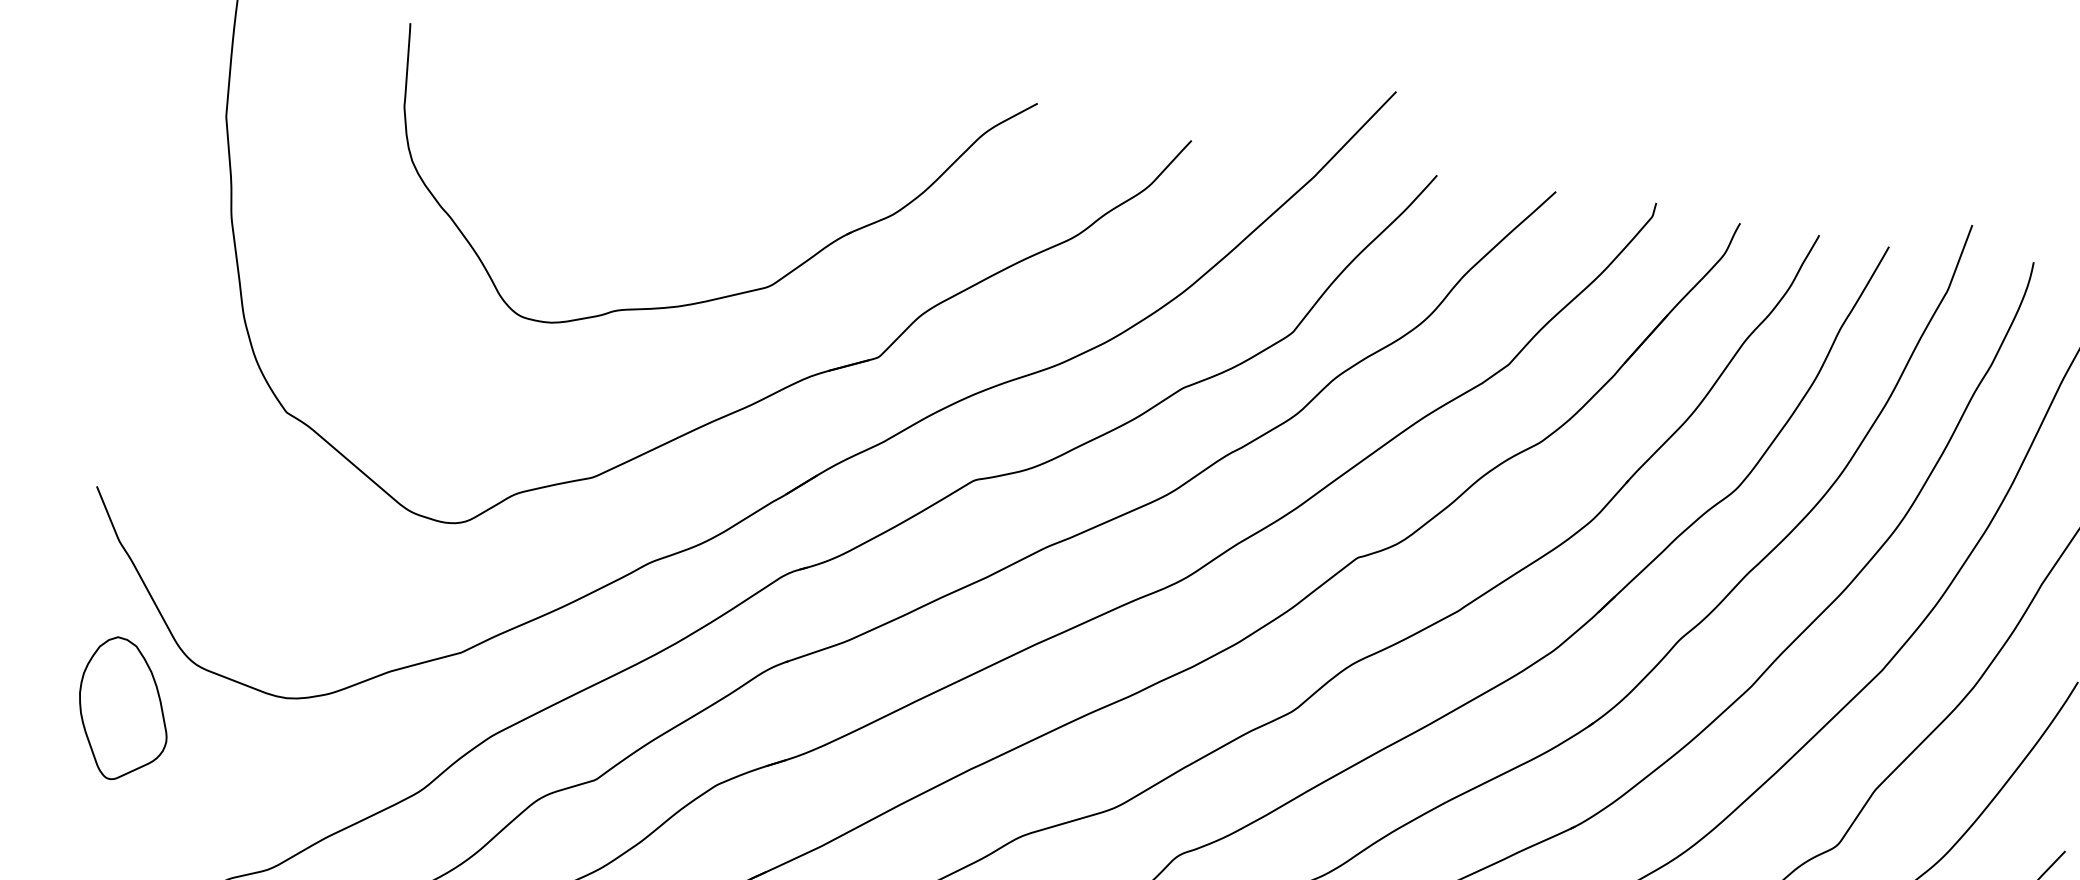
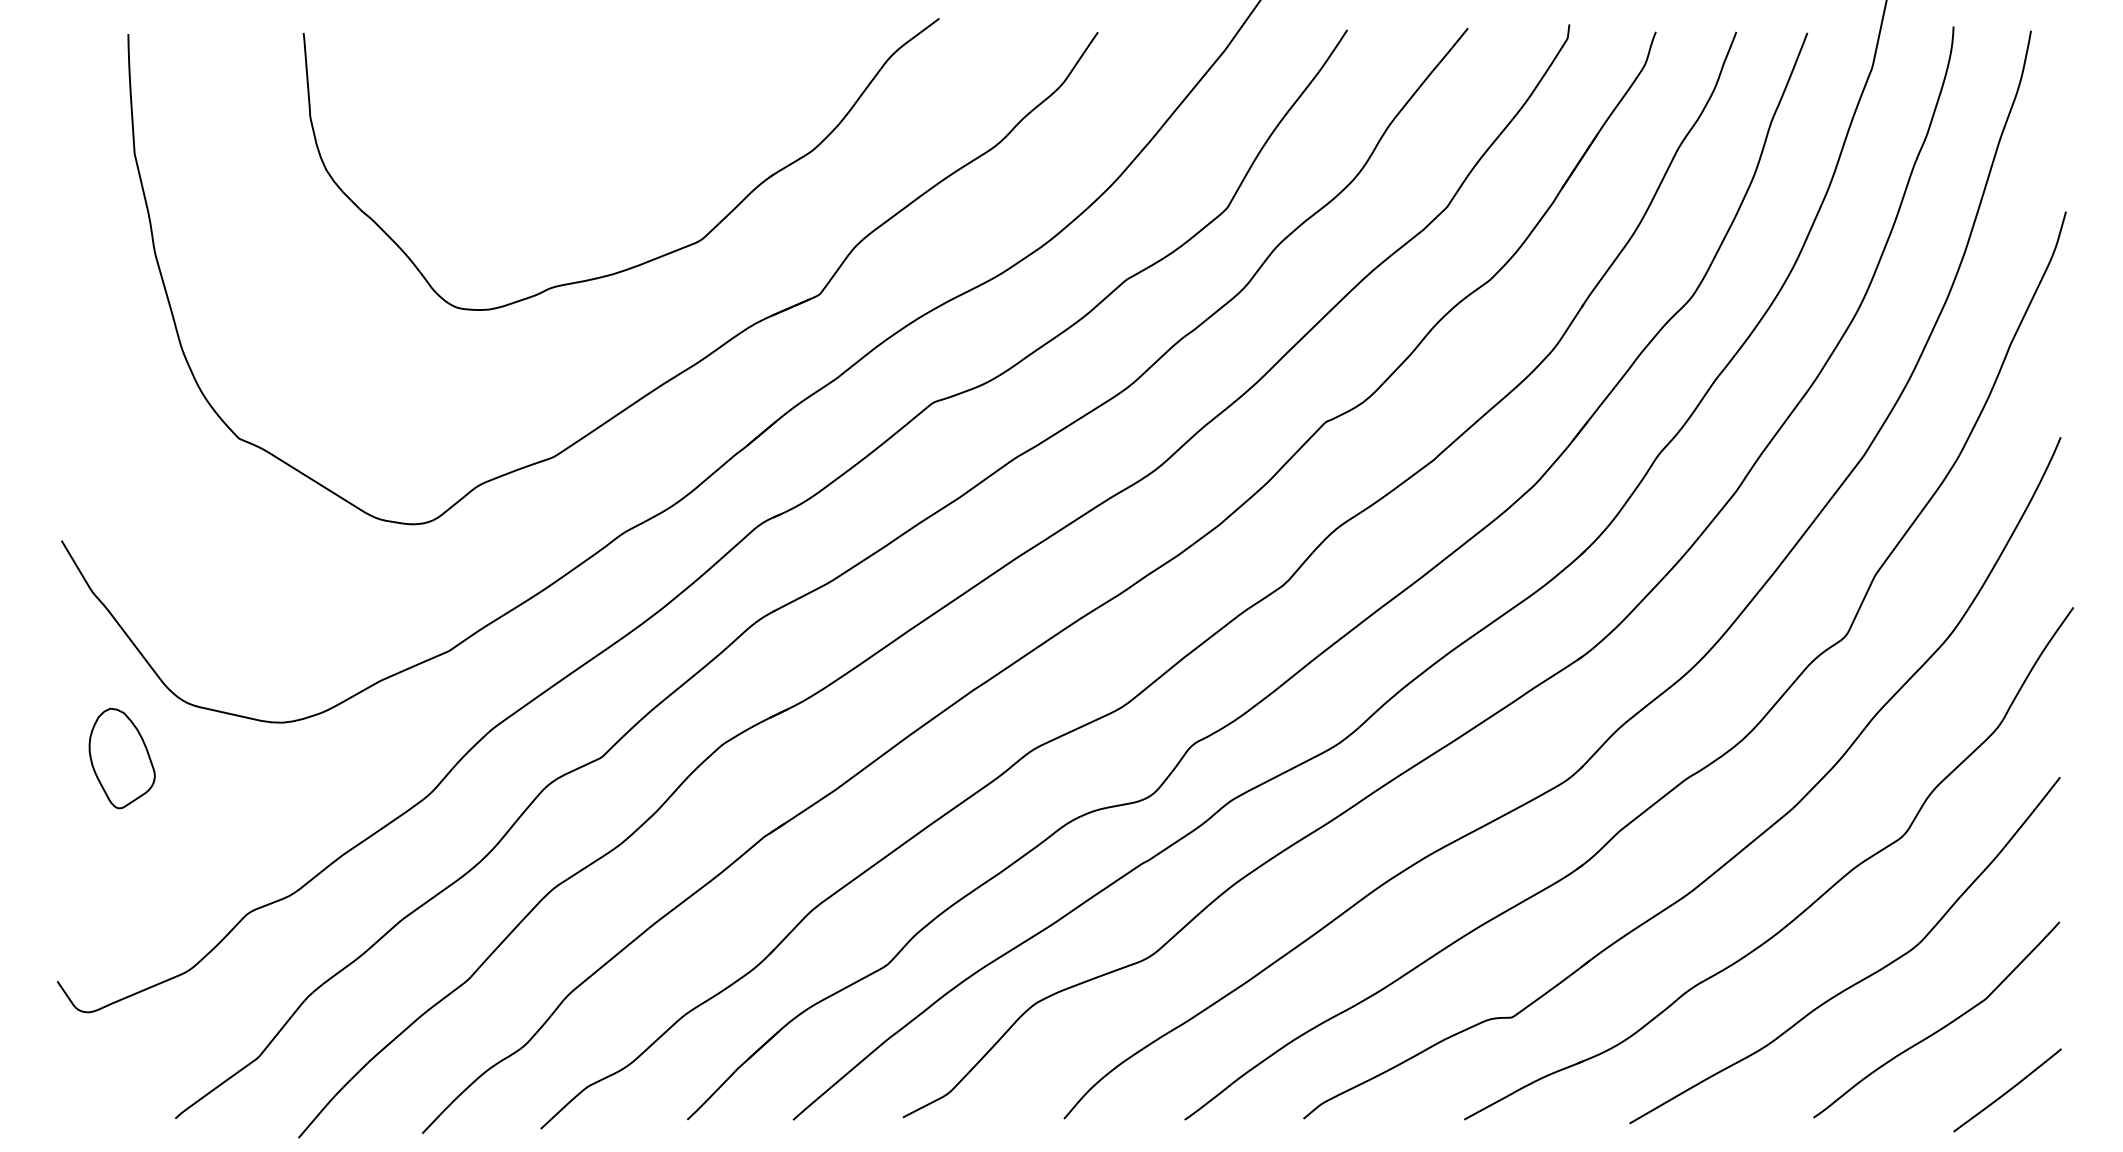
part: (123, 709) -> (121, 758), size x0.7

